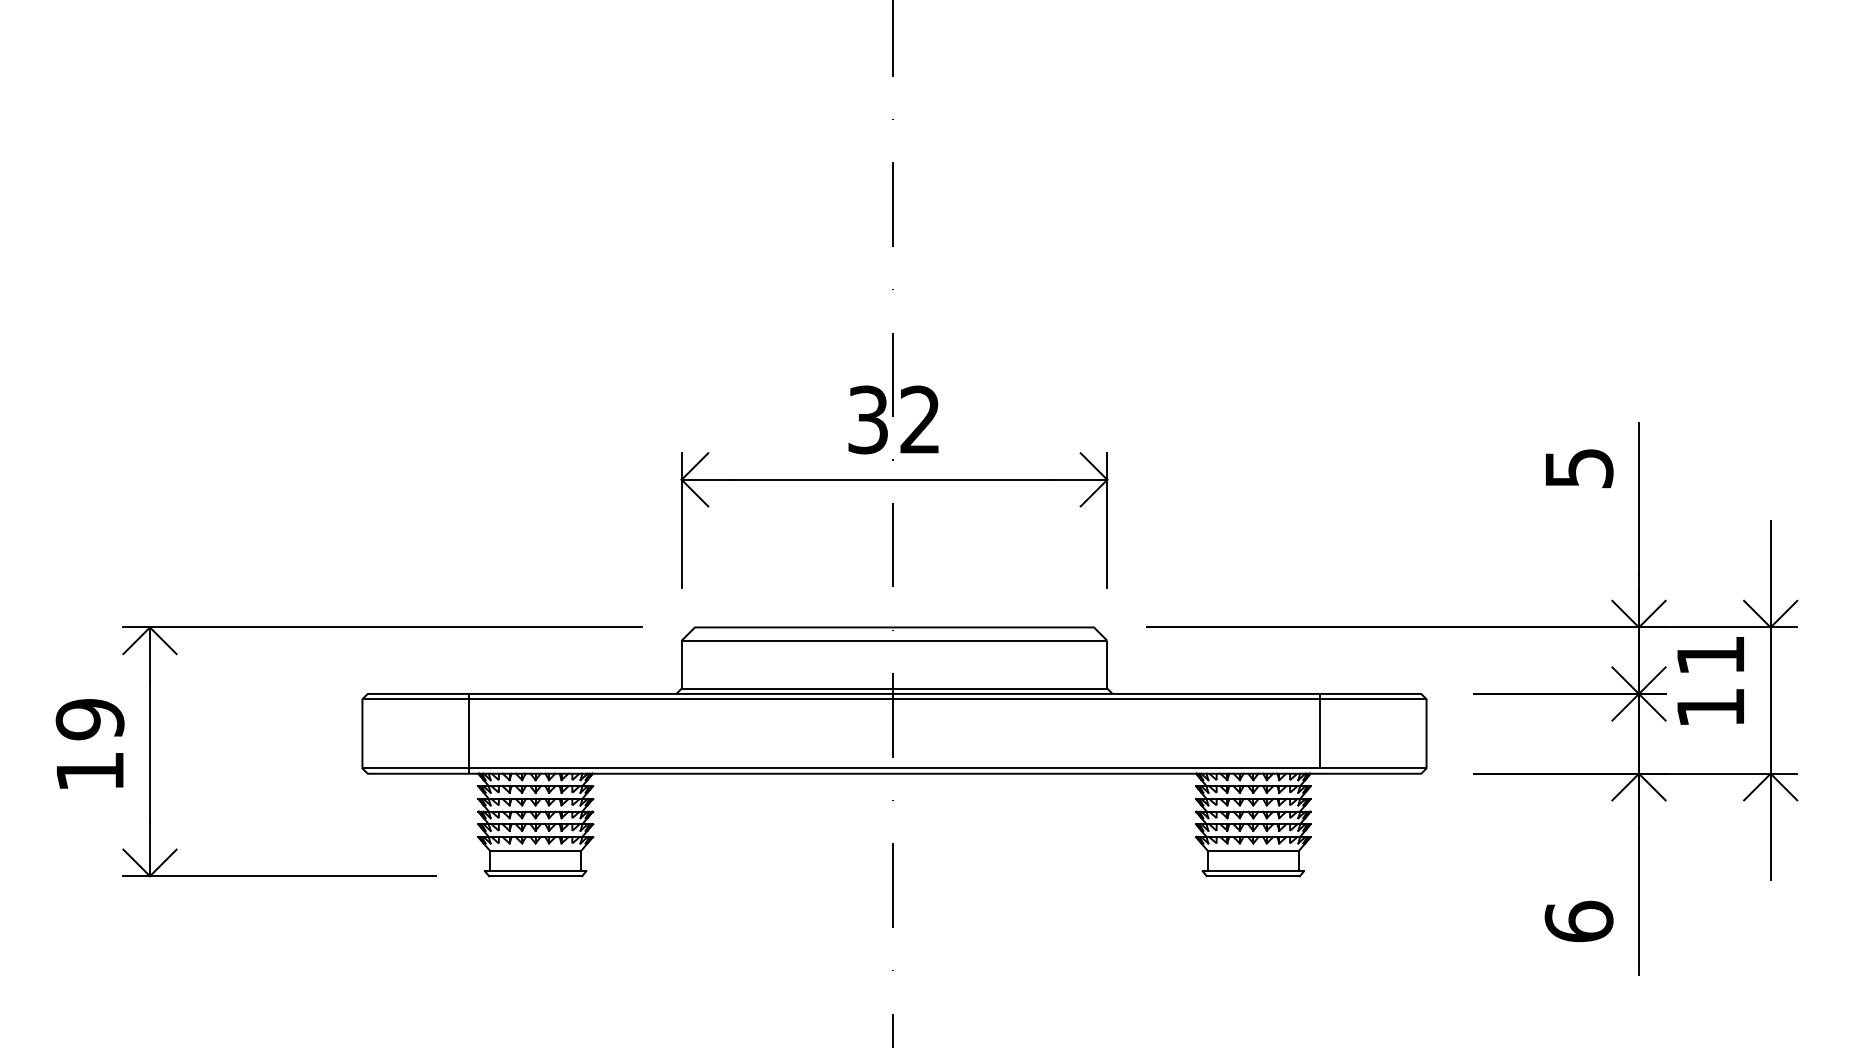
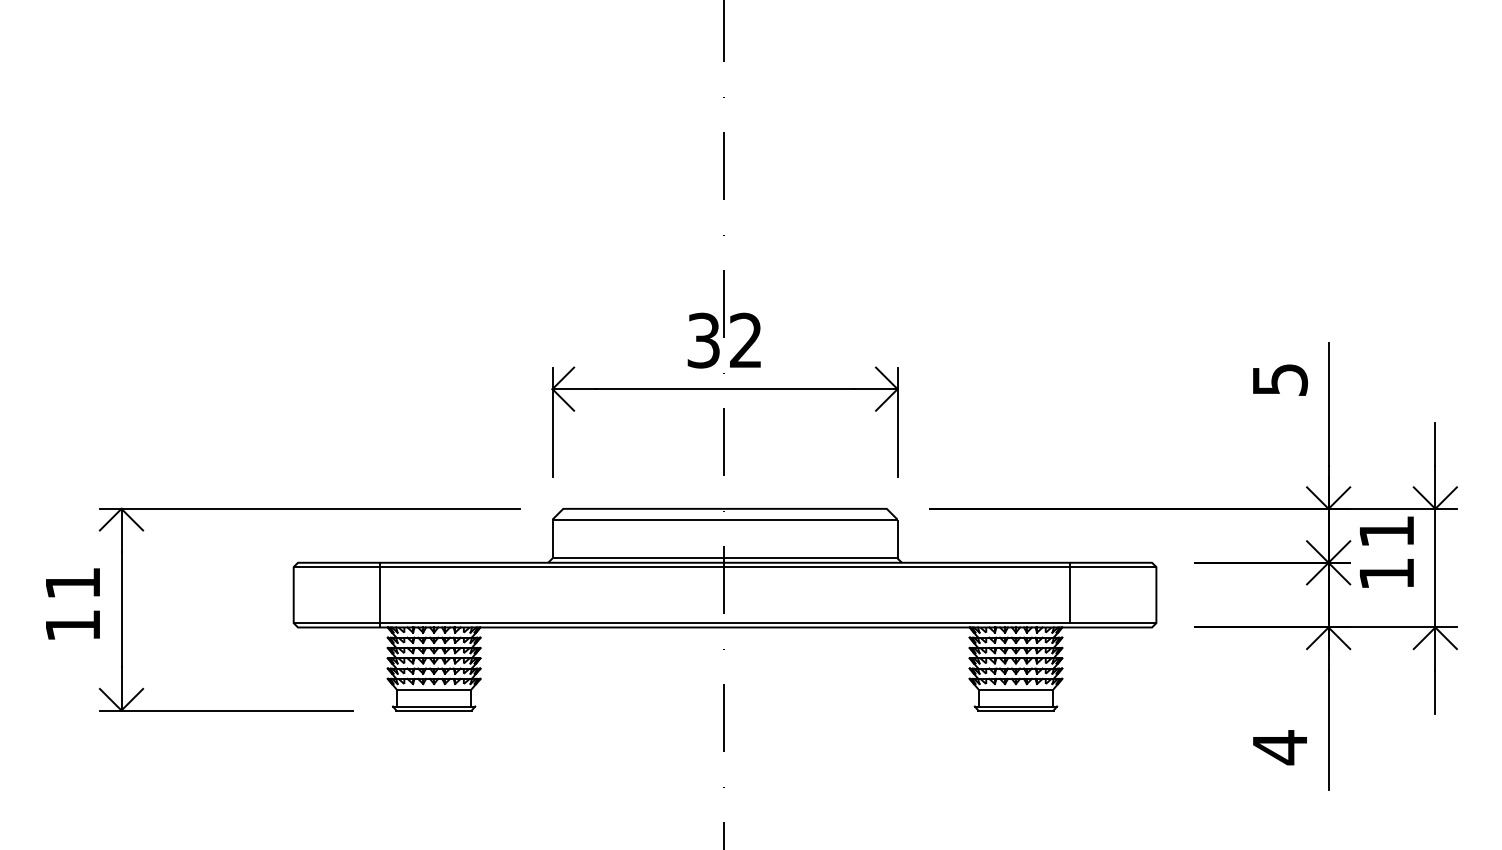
text: (89, 719) -> (72, 583), 19 -> 11
text: (1578, 921) -> (1279, 747), 6 -> 4

